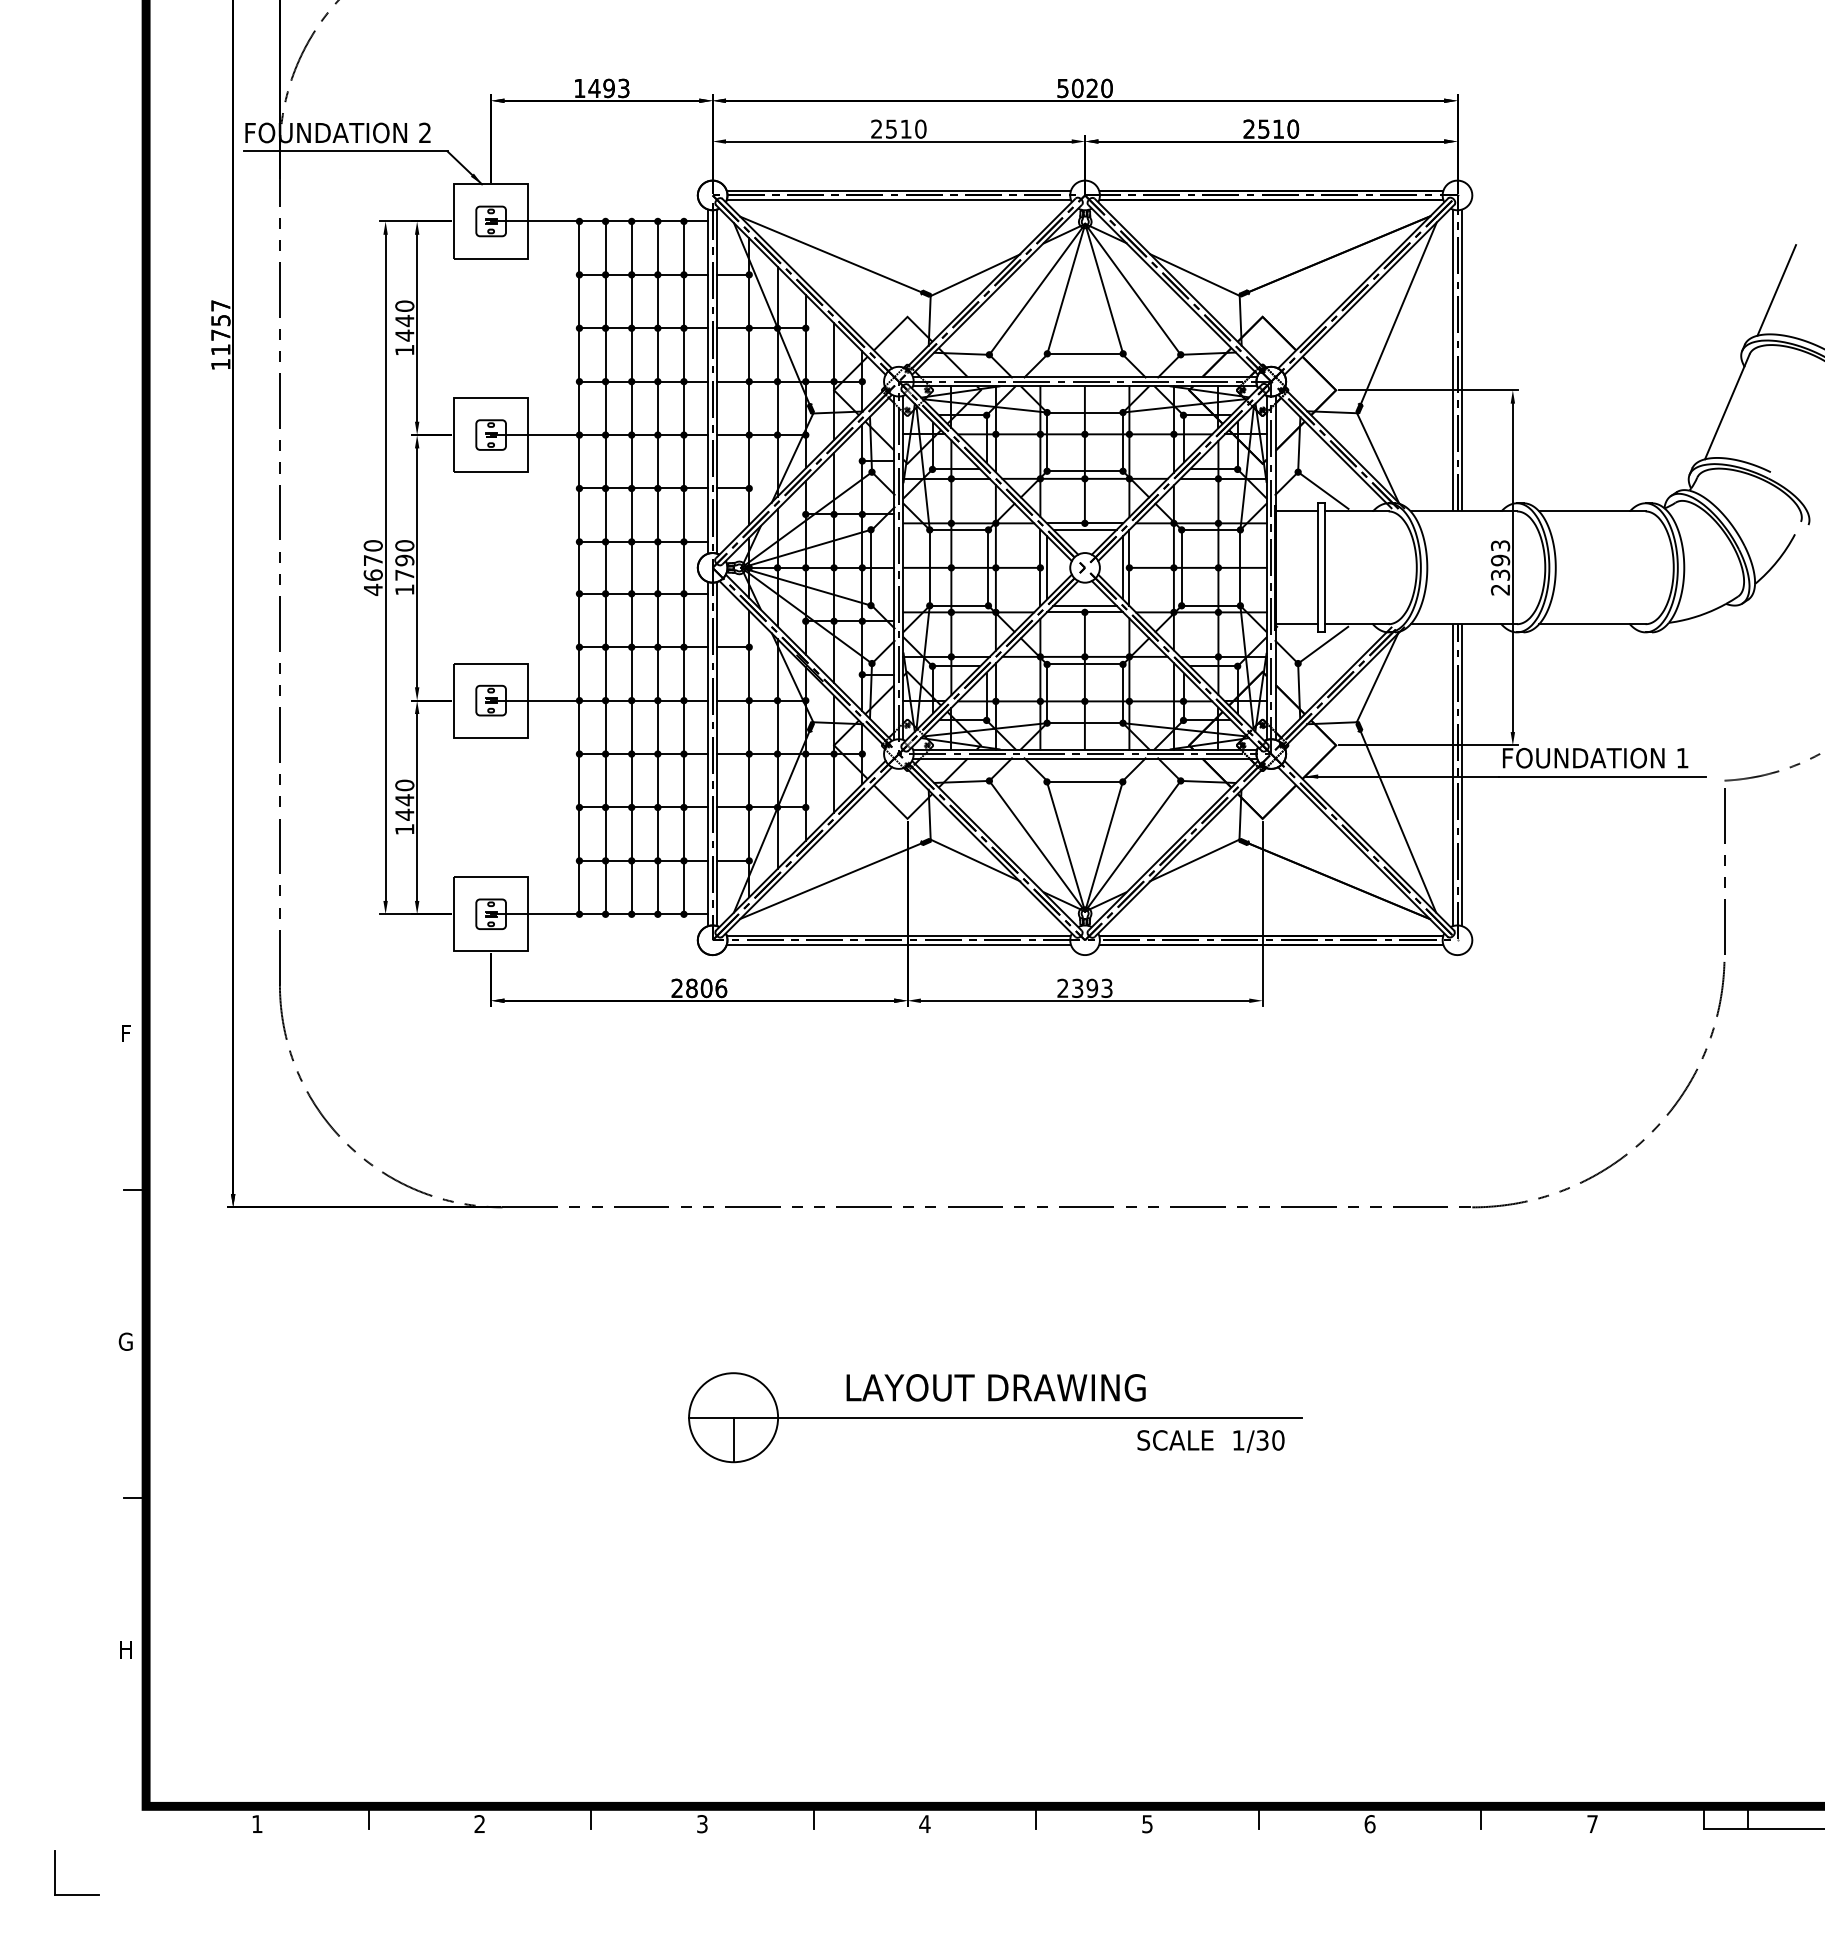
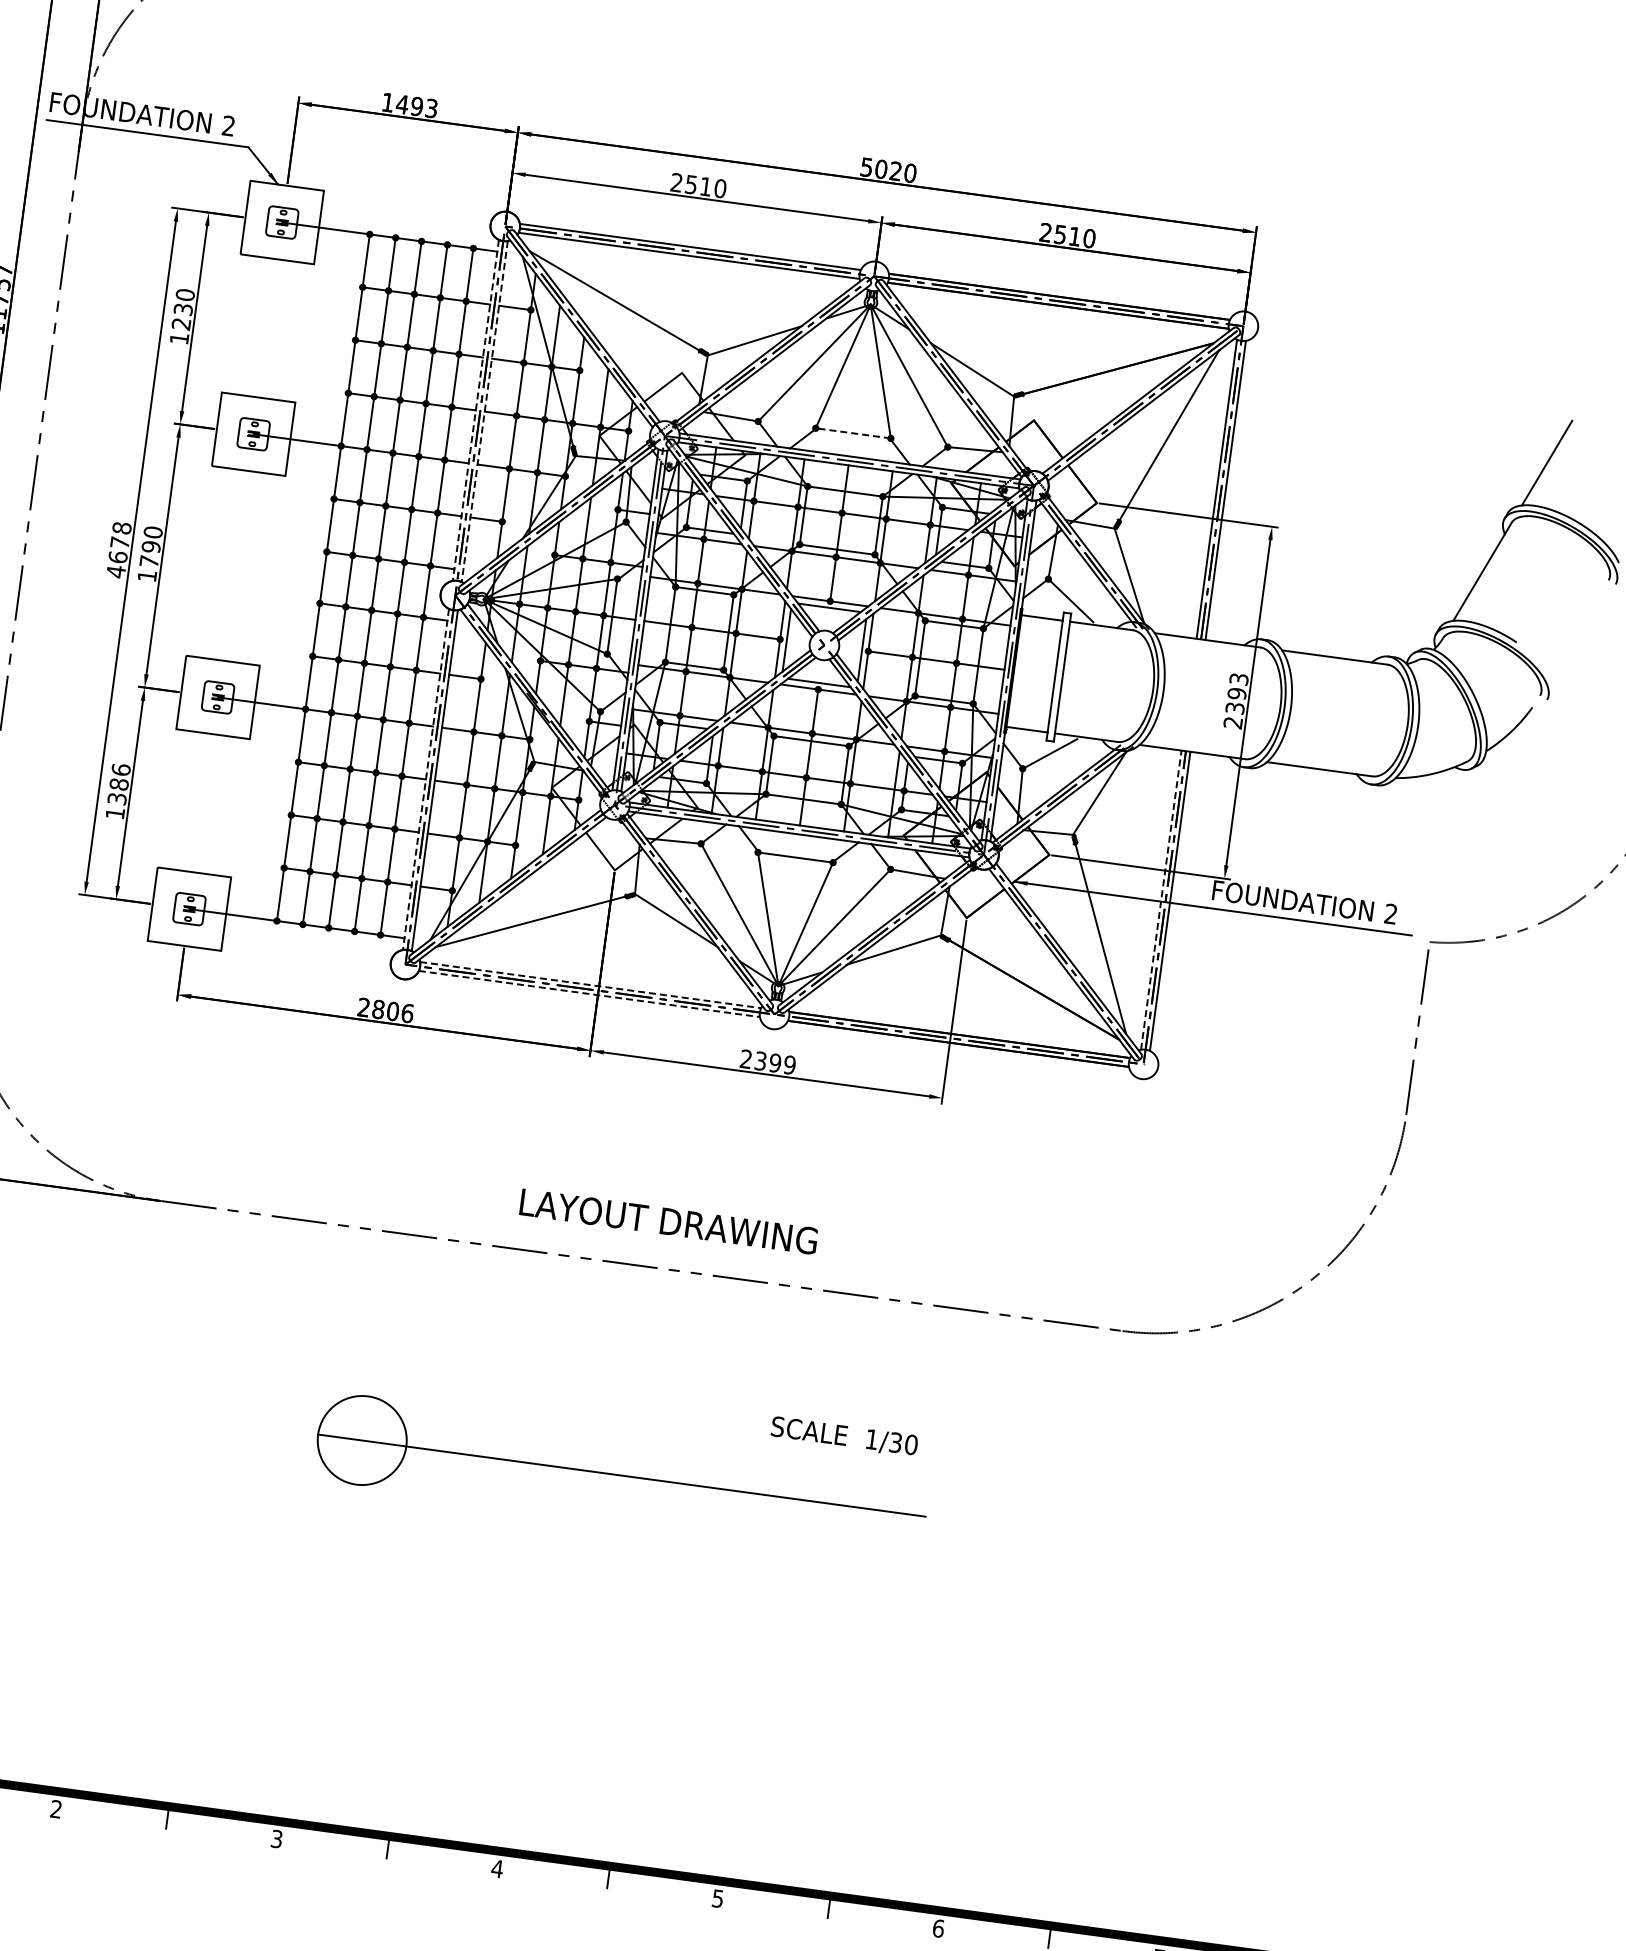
text: (404, 327) -> (182, 316), 1440 -> 1230
line: (1085, 353) -> (853, 433), solid -> dashed
line: (708, 382) -> (476, 411), solid -> dashed
line: (717, 382) -> (485, 412), solid -> dashed
text: (373, 545) -> (122, 527), 4670 -> 4678
line: (708, 754) -> (426, 779), solid -> dashed
text: (1682, 757) -> (1391, 913), 1 -> 2
line: (1453, 775) -> (1161, 900), solid -> dashed
text: (404, 799) -> (118, 783), 1440 -> 1386
line: (899, 935) -> (591, 984), solid -> dashed
line: (899, 944) -> (590, 993), solid -> dashed
text: (1106, 987) -> (789, 1064), 2393 -> 2399
text: (995, 1387) -> (668, 1221), moved
line: (733, 1439) -> (359, 1462), removed
text: (1210, 1441) -> (844, 1436), moved

